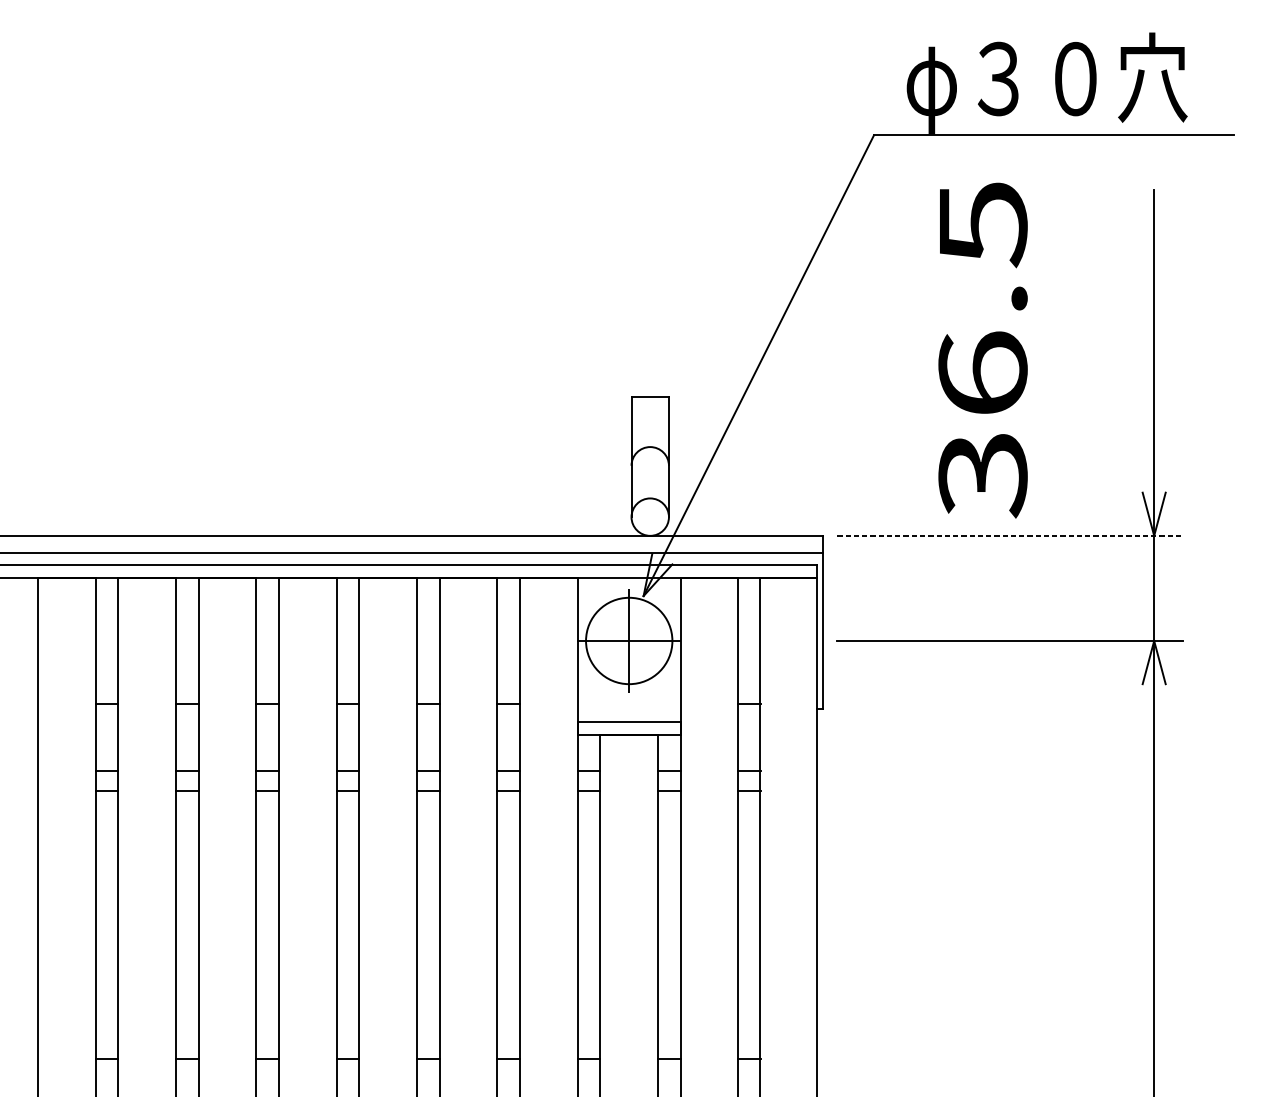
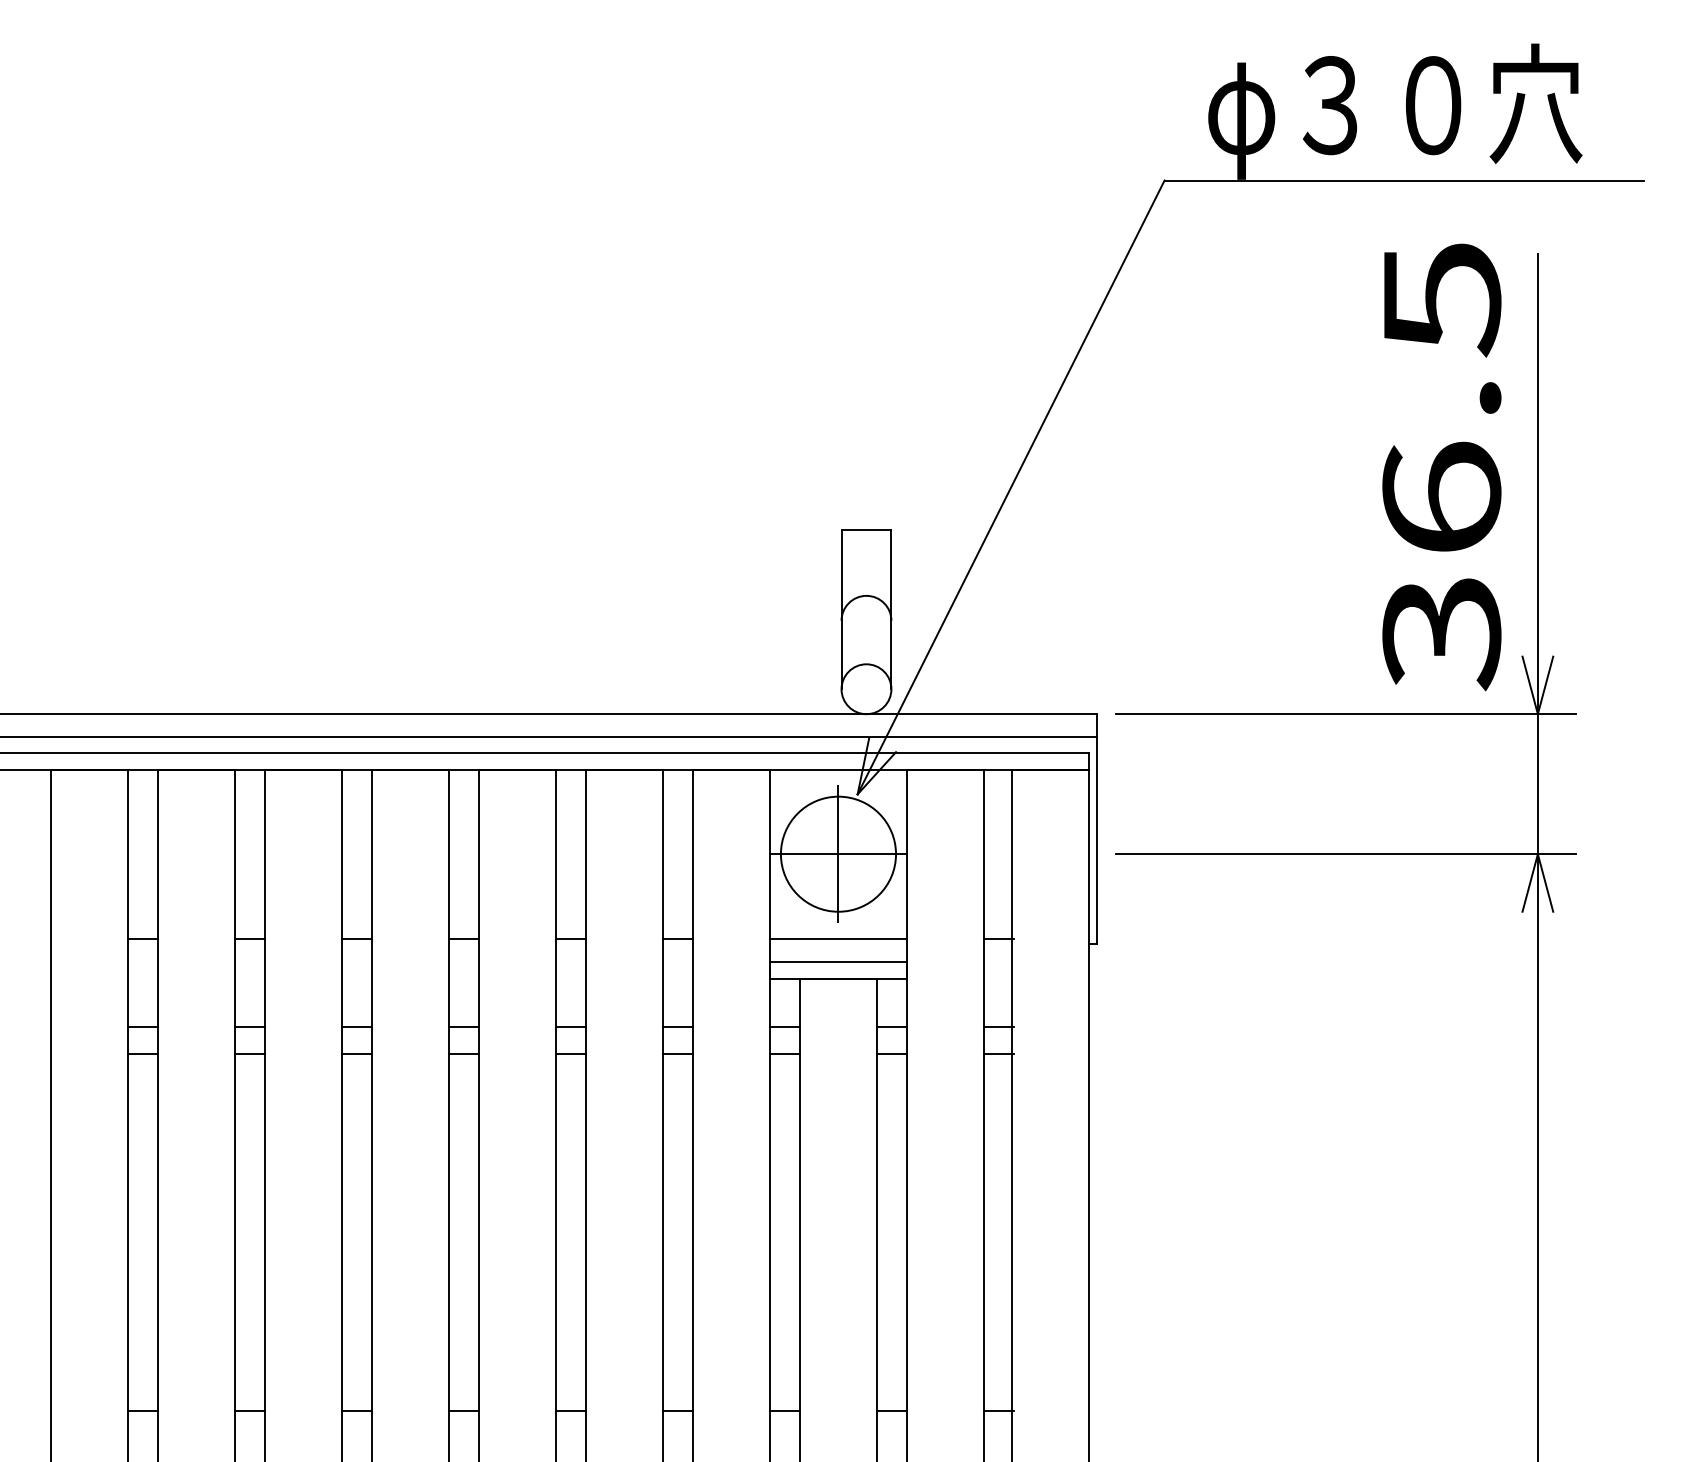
text: (982, 350) -> (1441, 467), moved
line: (1010, 536) -> (1346, 714), dashed -> solid
line: (629, 704) -> (838, 938), added

